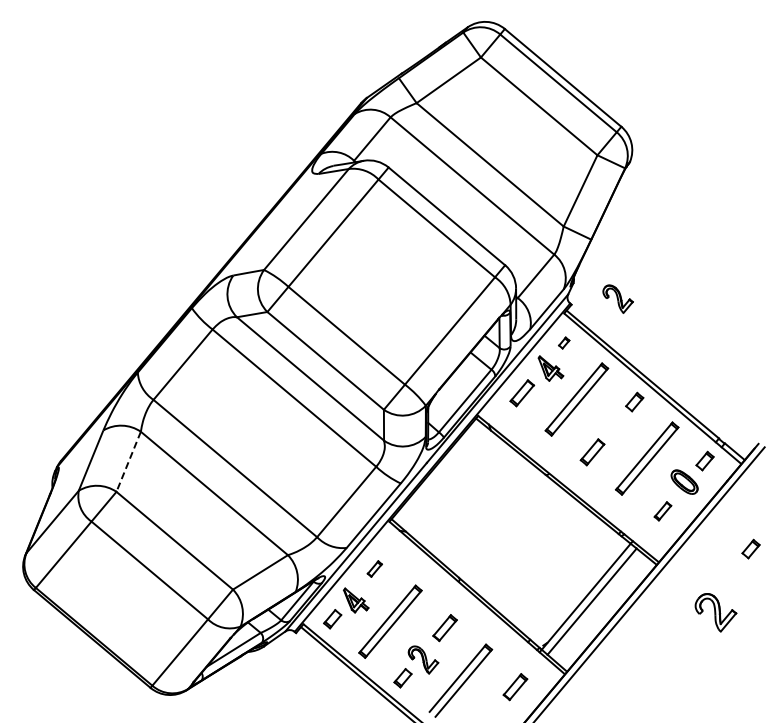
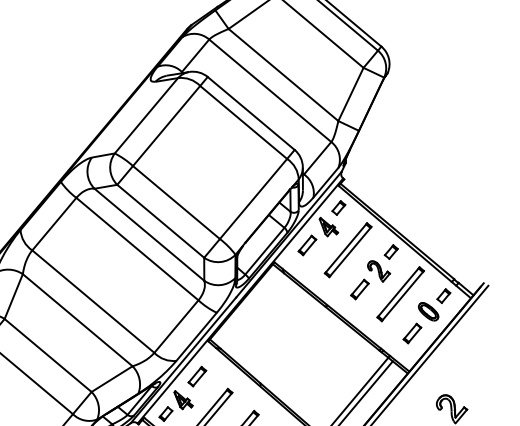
part: (617, 298) -> (378, 271), moved
part: (563, 342) -> (338, 207), size x1.67
line: (128, 462) -> (13, 297), dashed -> solid
part: (662, 511) -> (412, 333), size x1.43
part: (750, 548) -> (477, 361), removed
part: (374, 568) -> (197, 376), size x1.67

